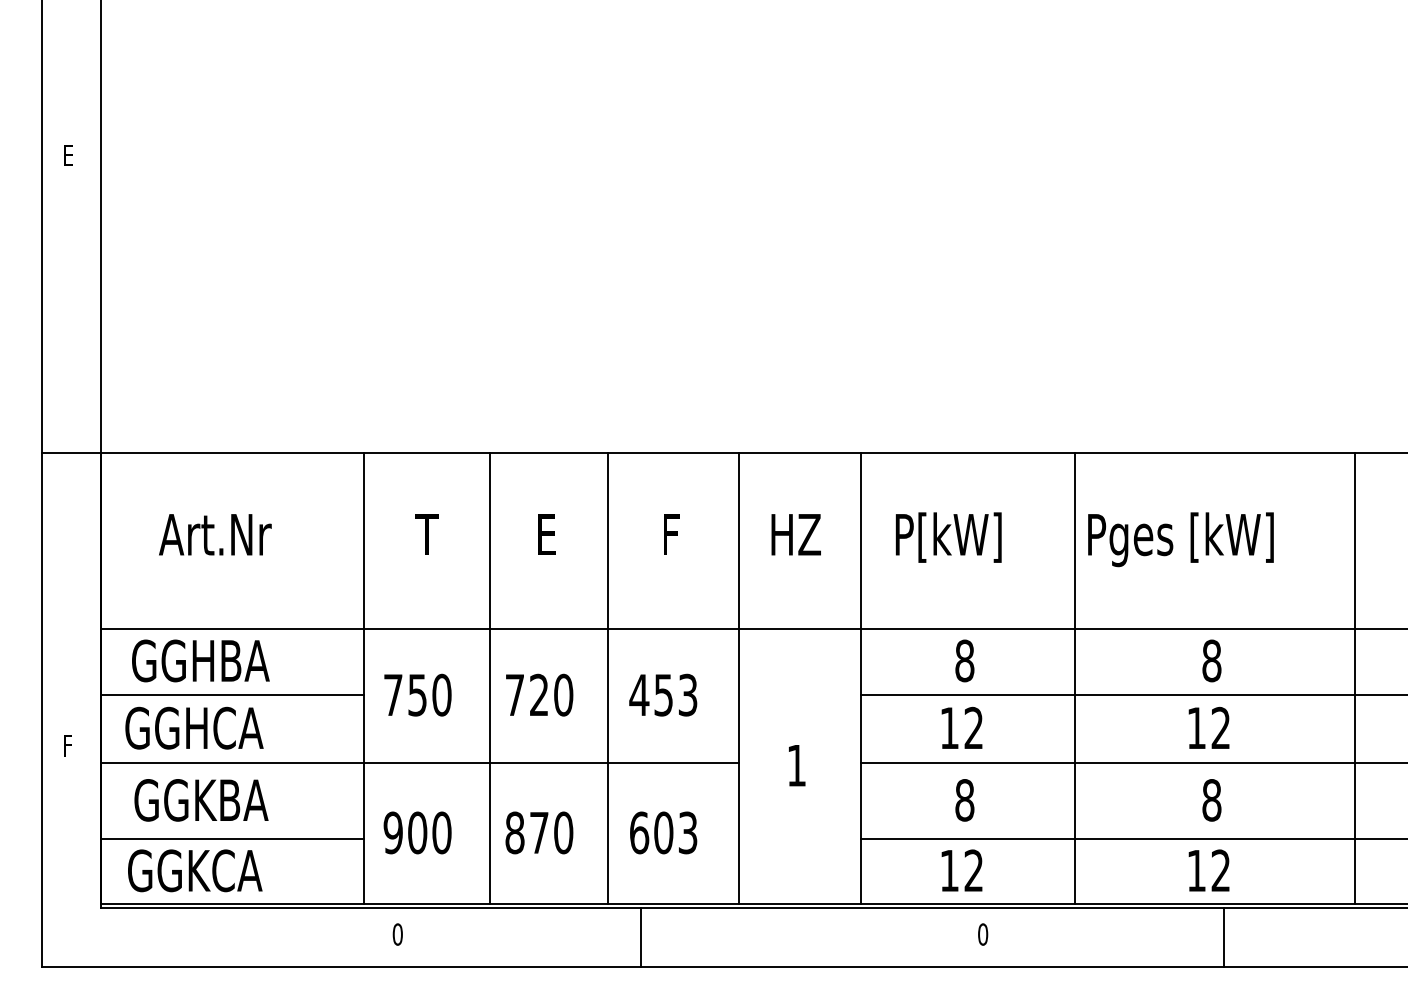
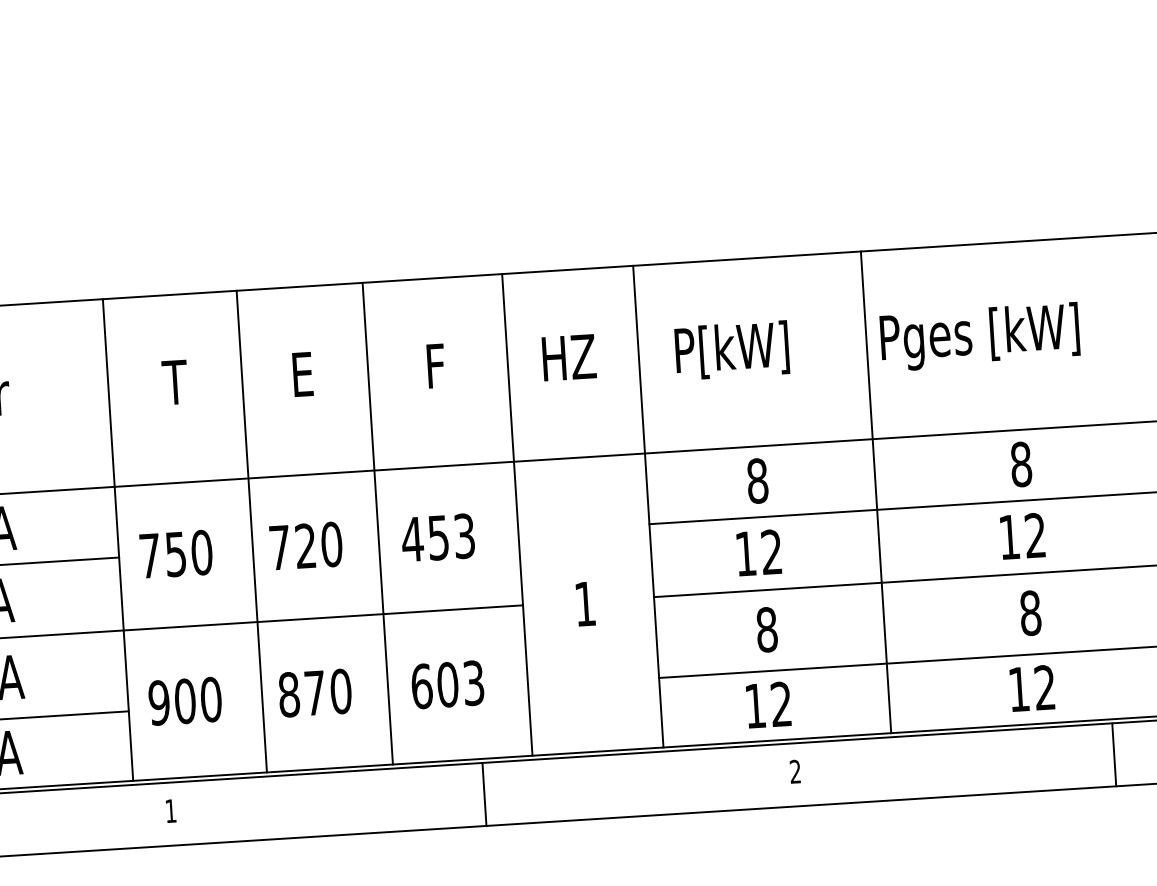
text: (397, 934) -> (170, 811), 0 -> 1
text: (983, 934) -> (795, 771), 0 -> 2
line: (641, 936) -> (484, 793), moved
line: (1223, 936) -> (1114, 753), moved

